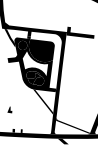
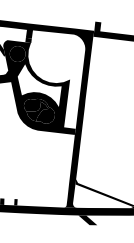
fill: (41, 50) -> (50, 62), removed
fill: (43, 101) -> (53, 151), removed

